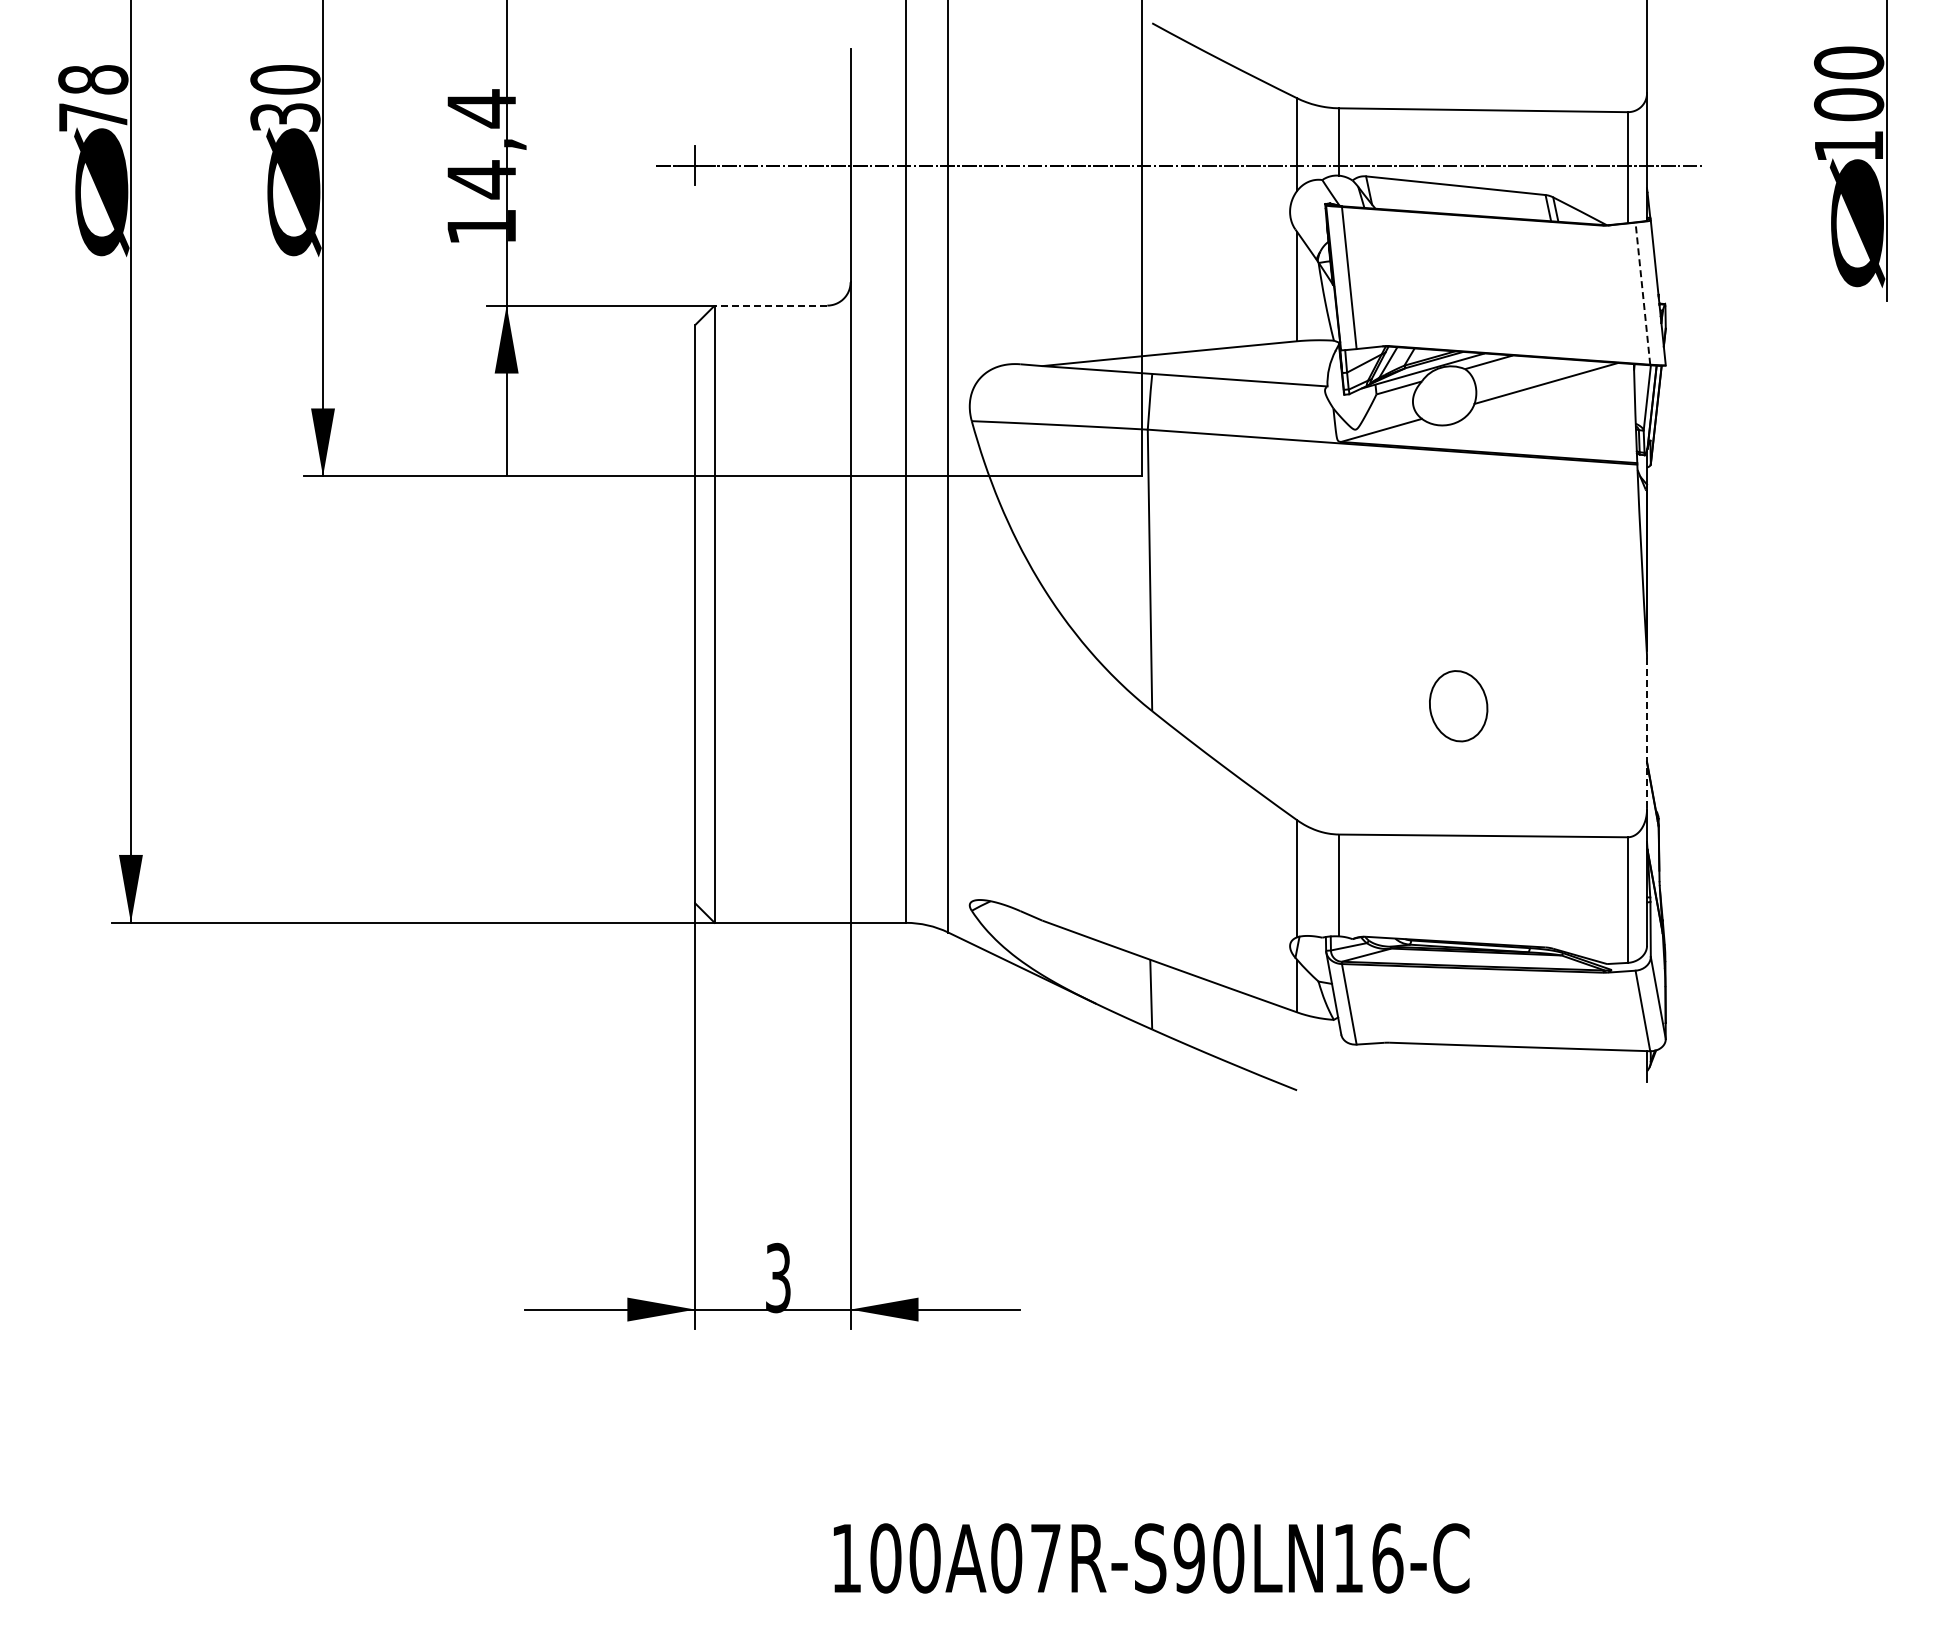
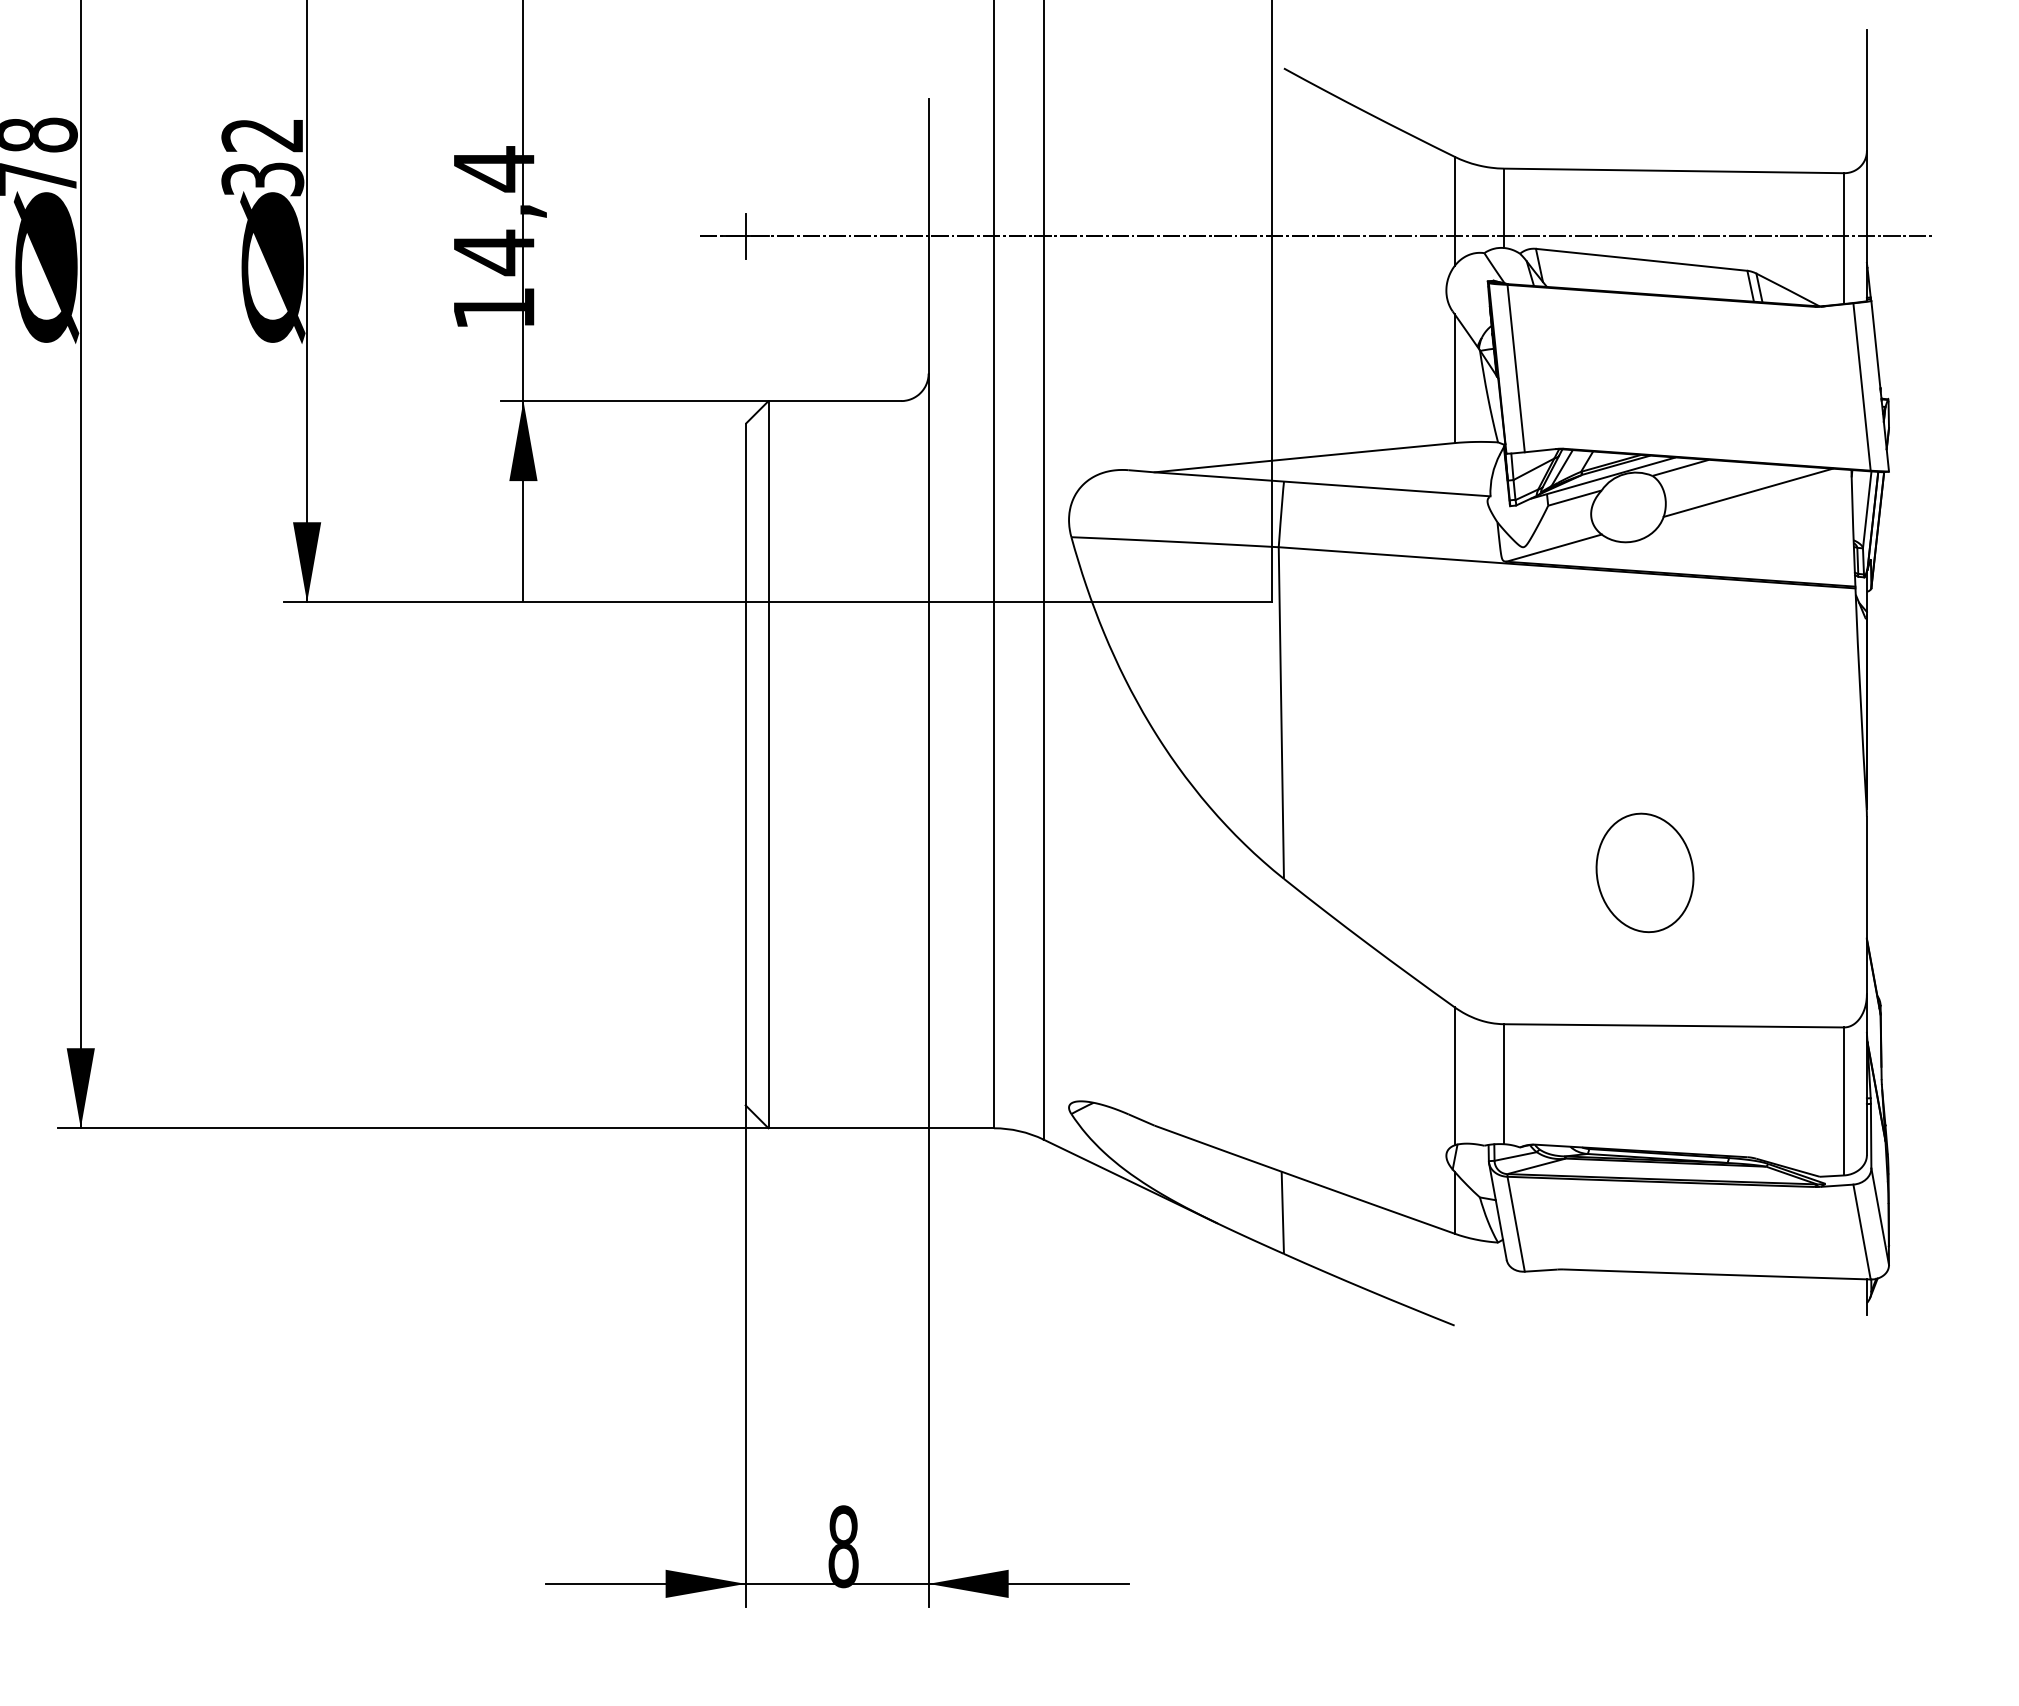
text: (285, 79) -> (262, 134), 30 -> 32
line: (1642, 293) -> (1861, 386), dashed -> solid
line: (770, 305) -> (834, 400), dashed -> solid
part: (1458, 706) -> (1644, 873), size x1.43
line: (1647, 734) -> (1867, 906), dashed -> solid
text: (778, 1278) -> (843, 1547), 3 -> 8

